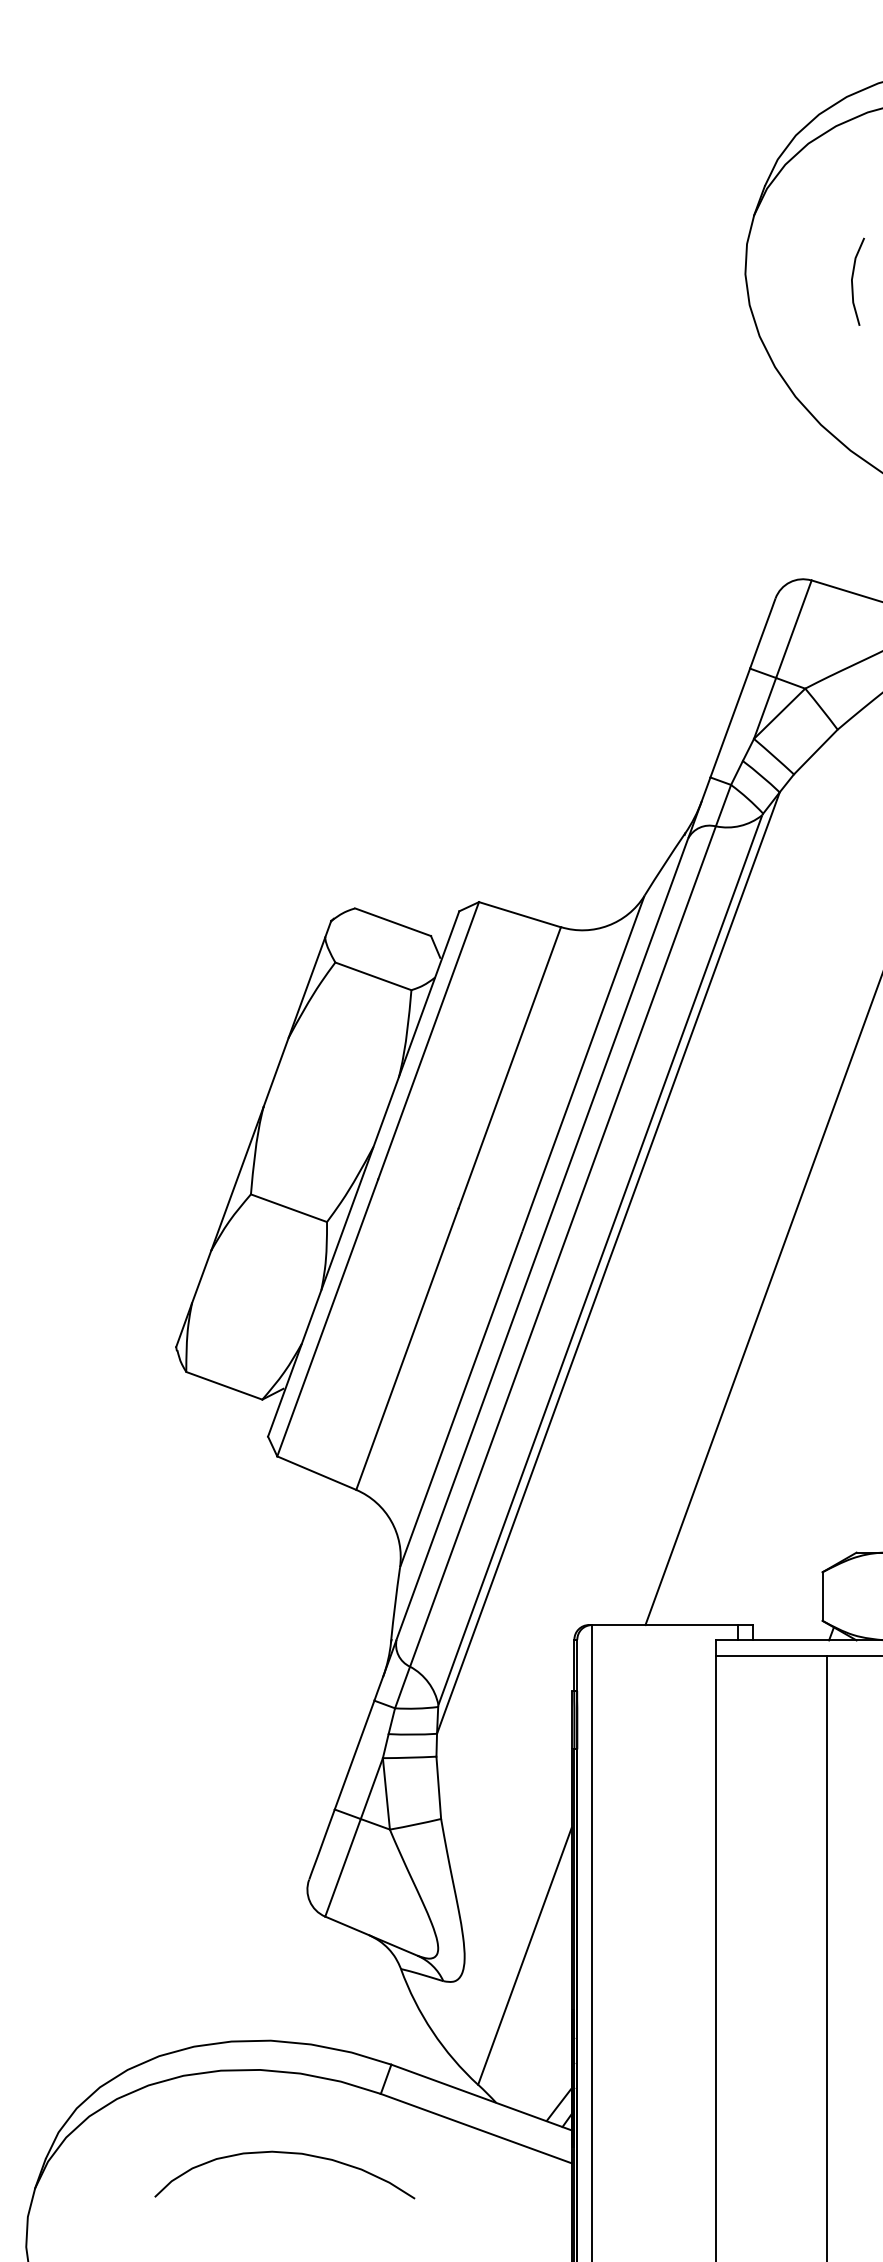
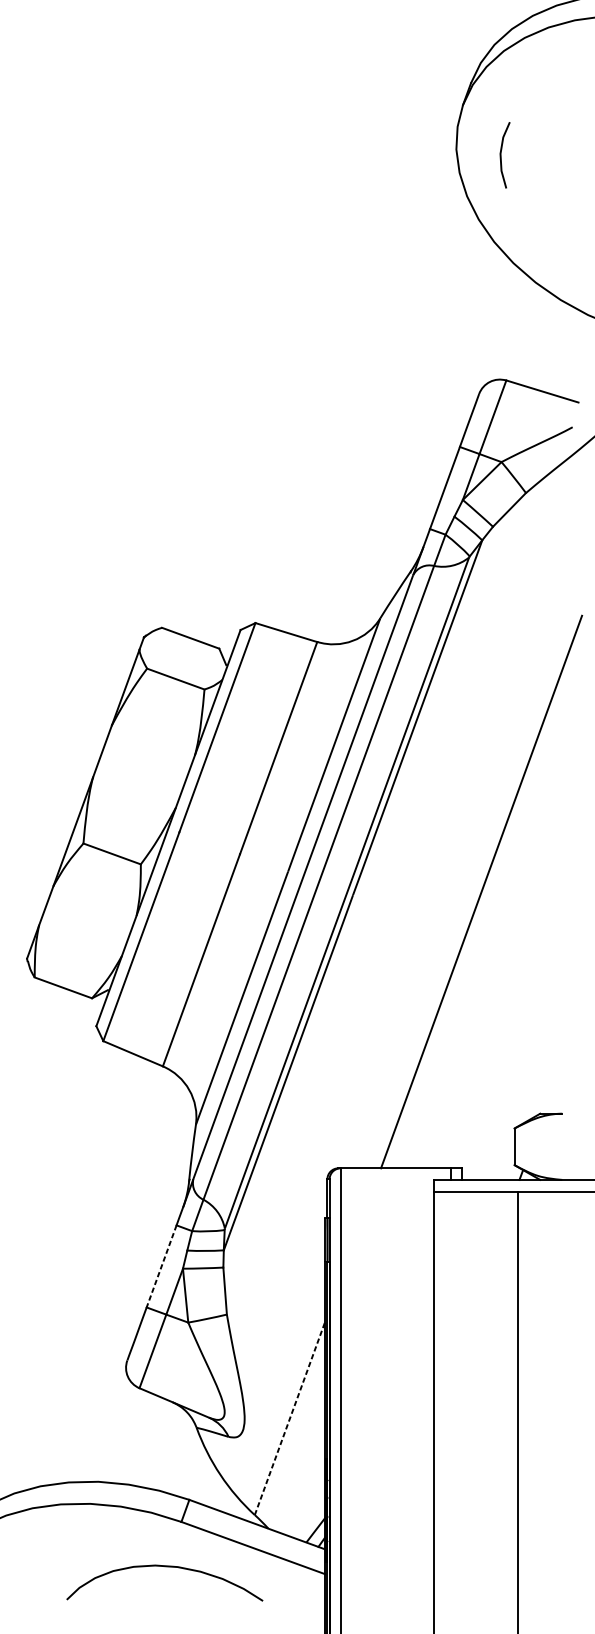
line: (853, 278) -> (501, 152), moved
line: (354, 1755) -> (161, 1266), solid -> dashed
line: (524, 1956) -> (289, 1418), solid -> dashed
curve: (284, 2153) -> (164, 1566), moved

